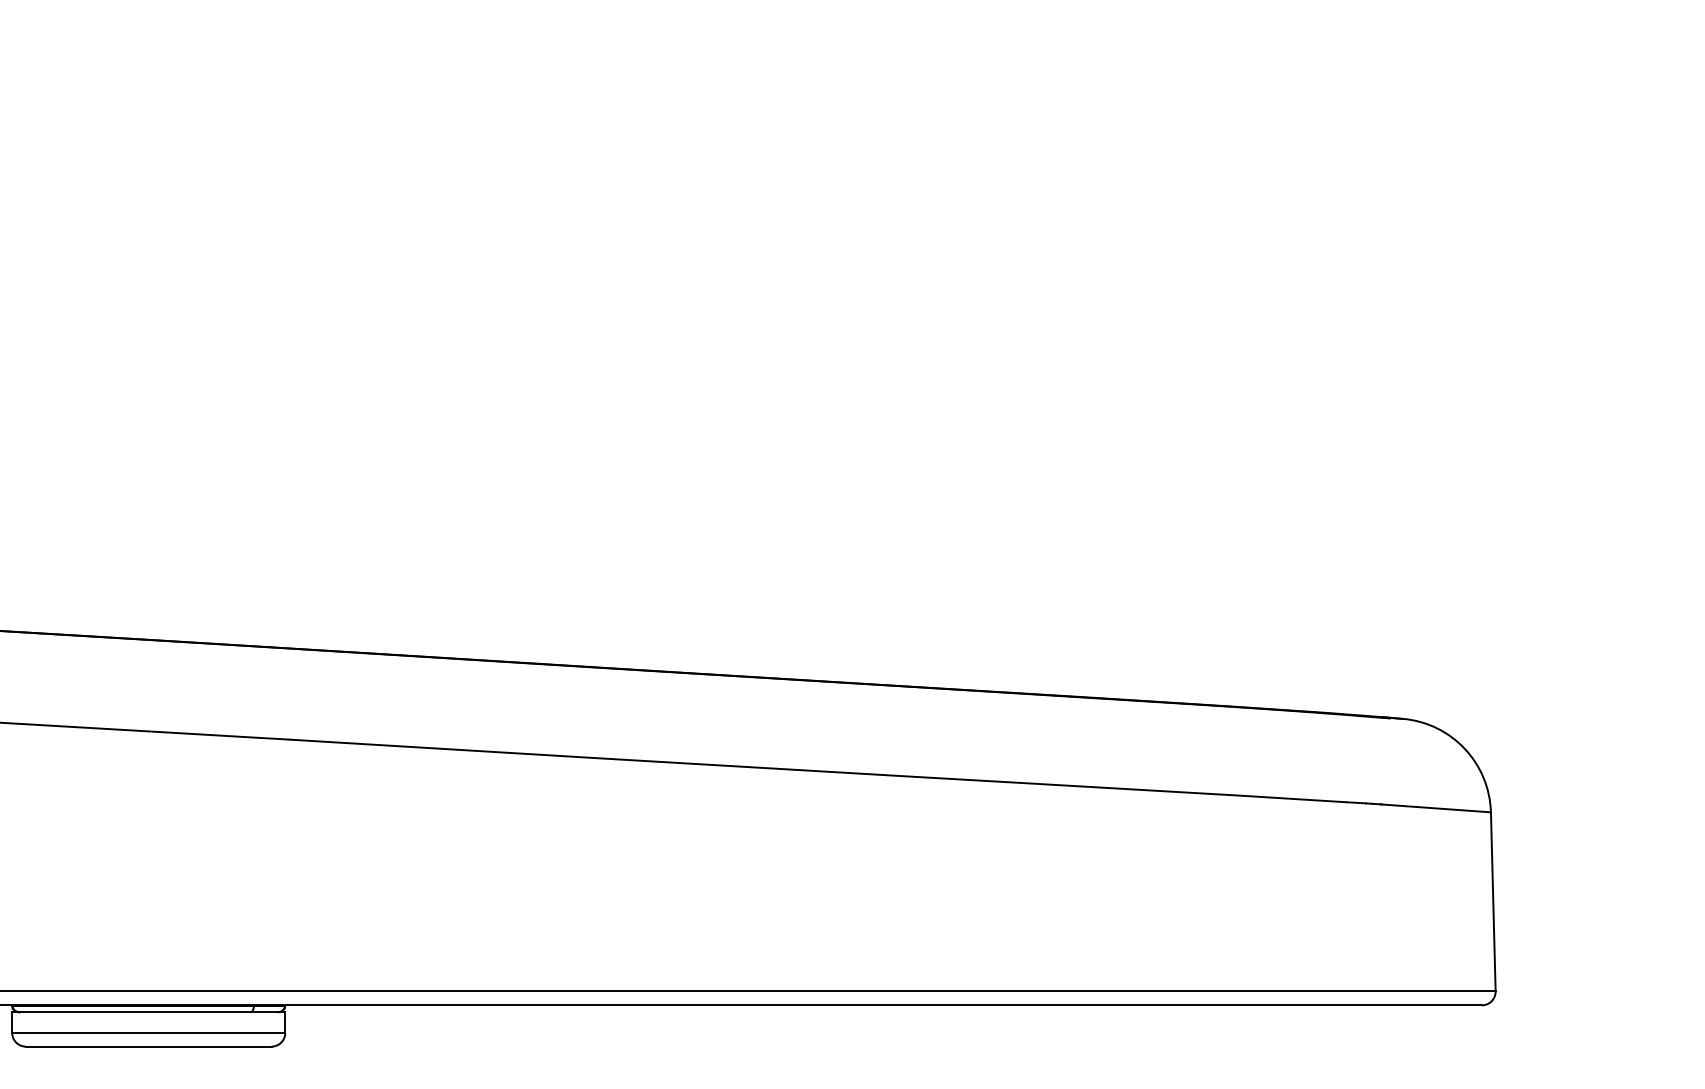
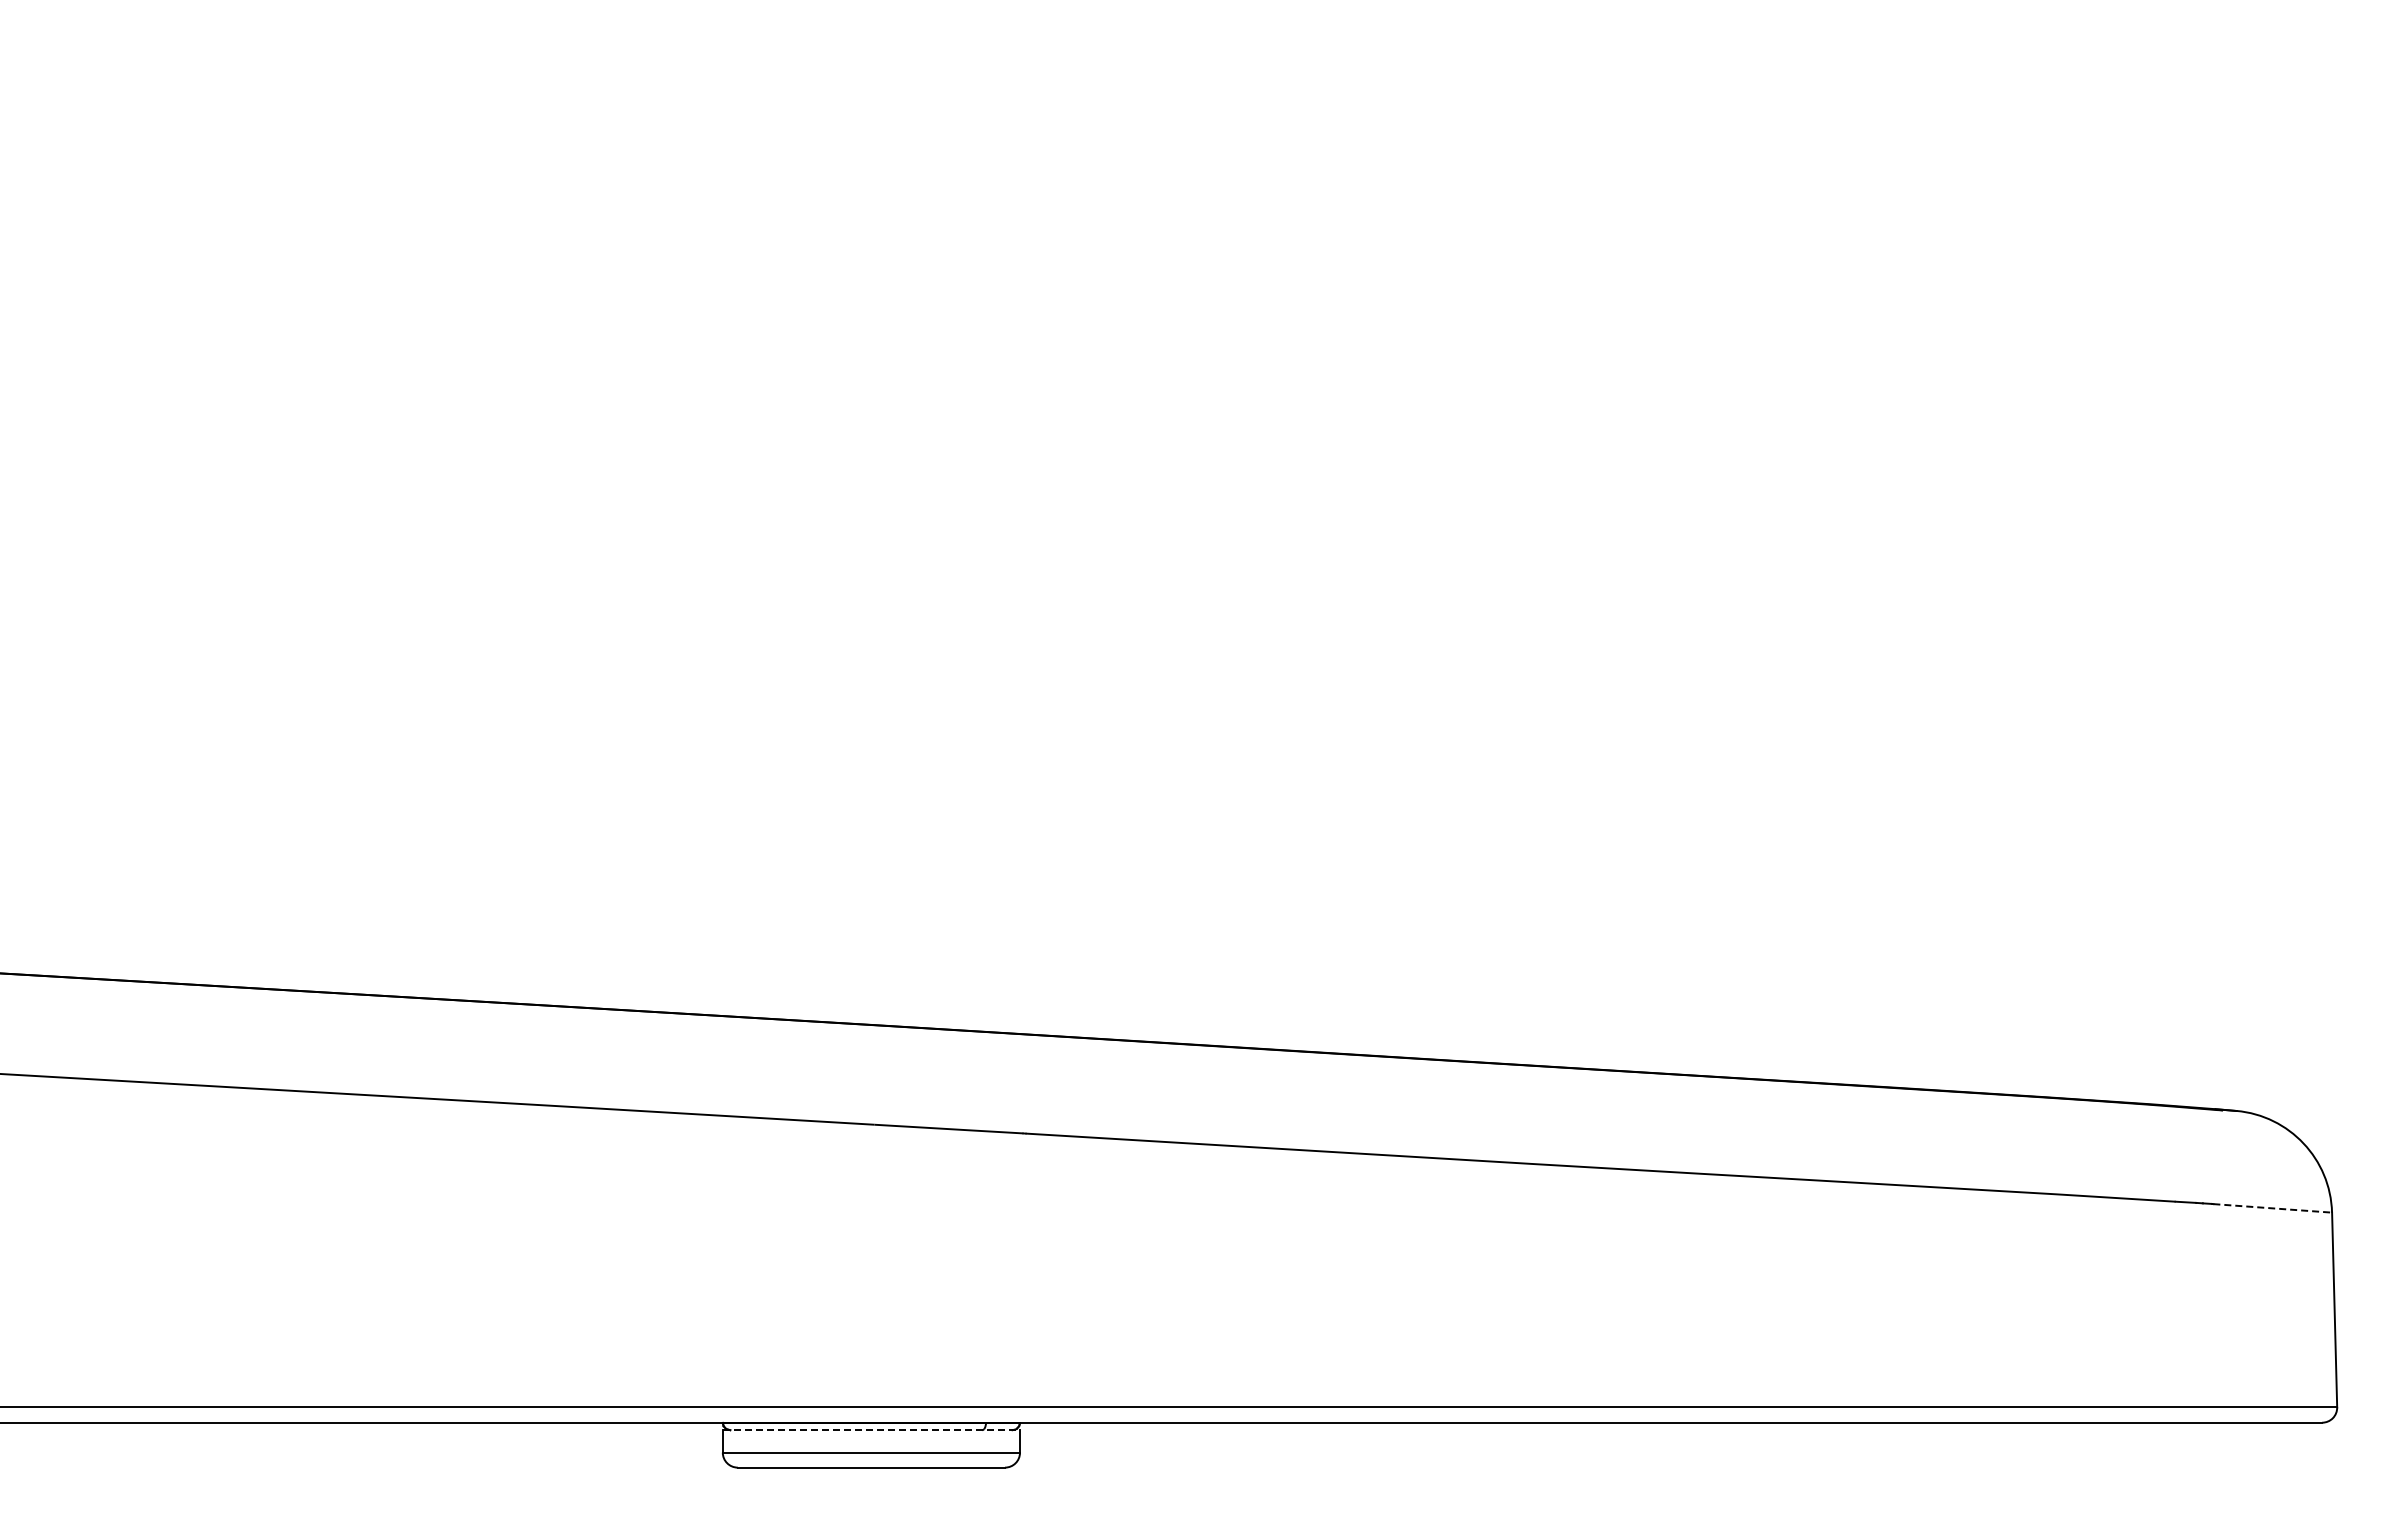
line: (1436, 808) -> (2272, 1208), solid -> dashed
line: (148, 1012) -> (871, 1430), solid -> dashed

